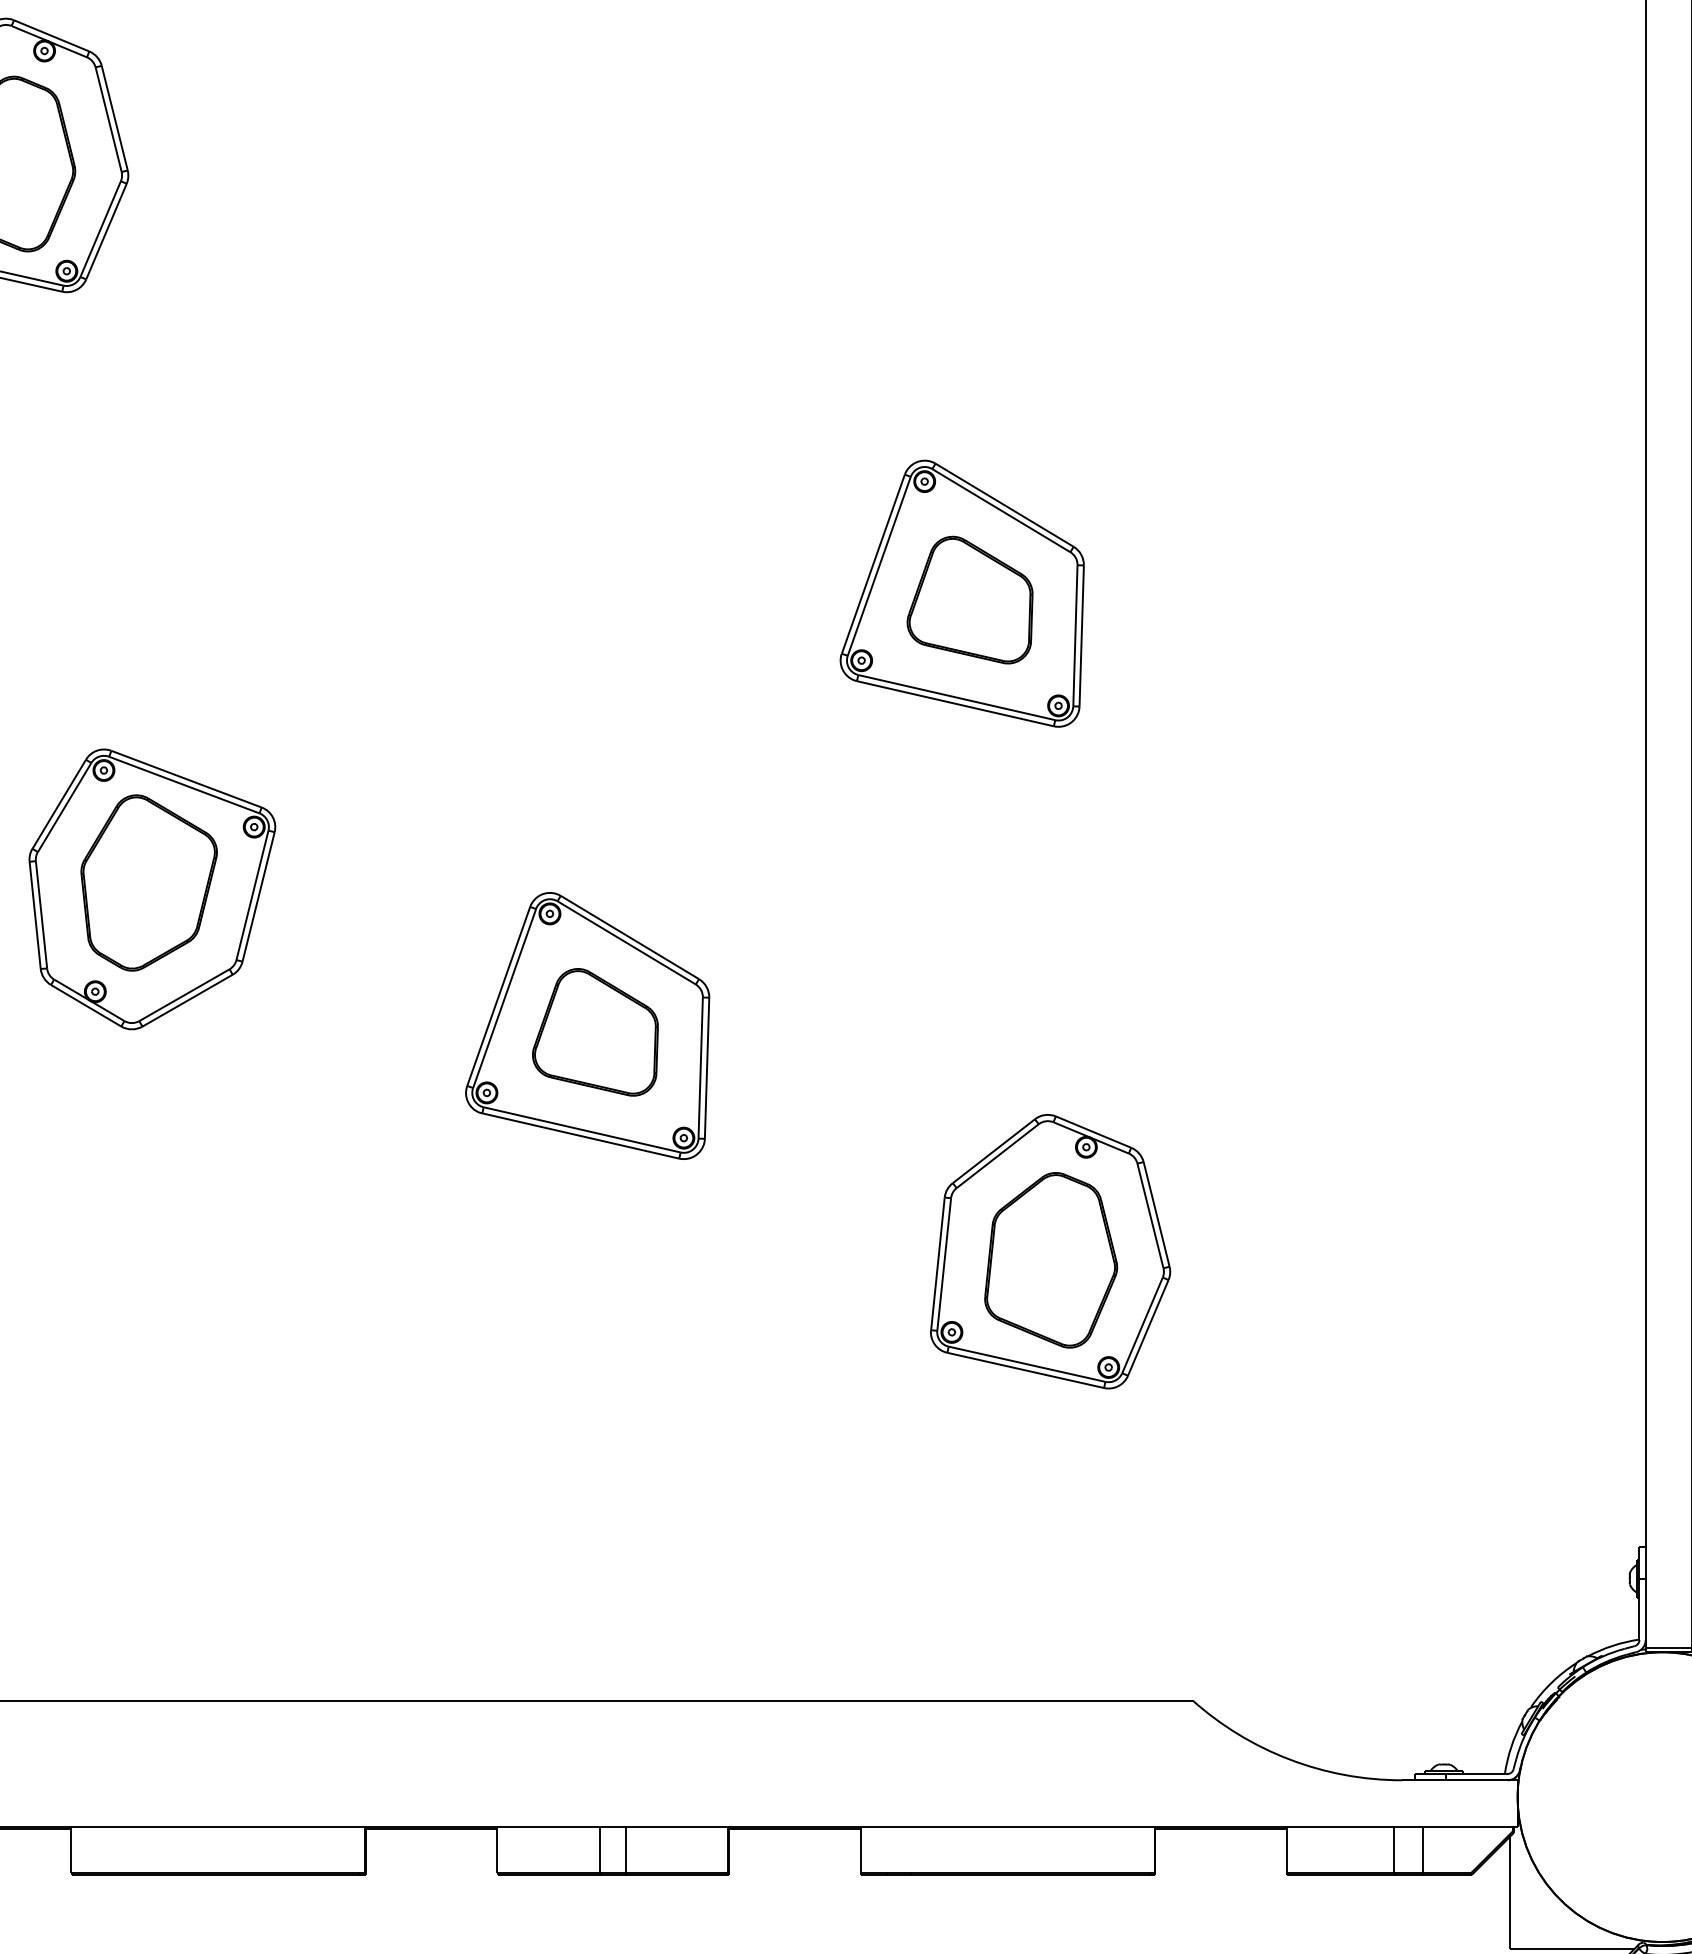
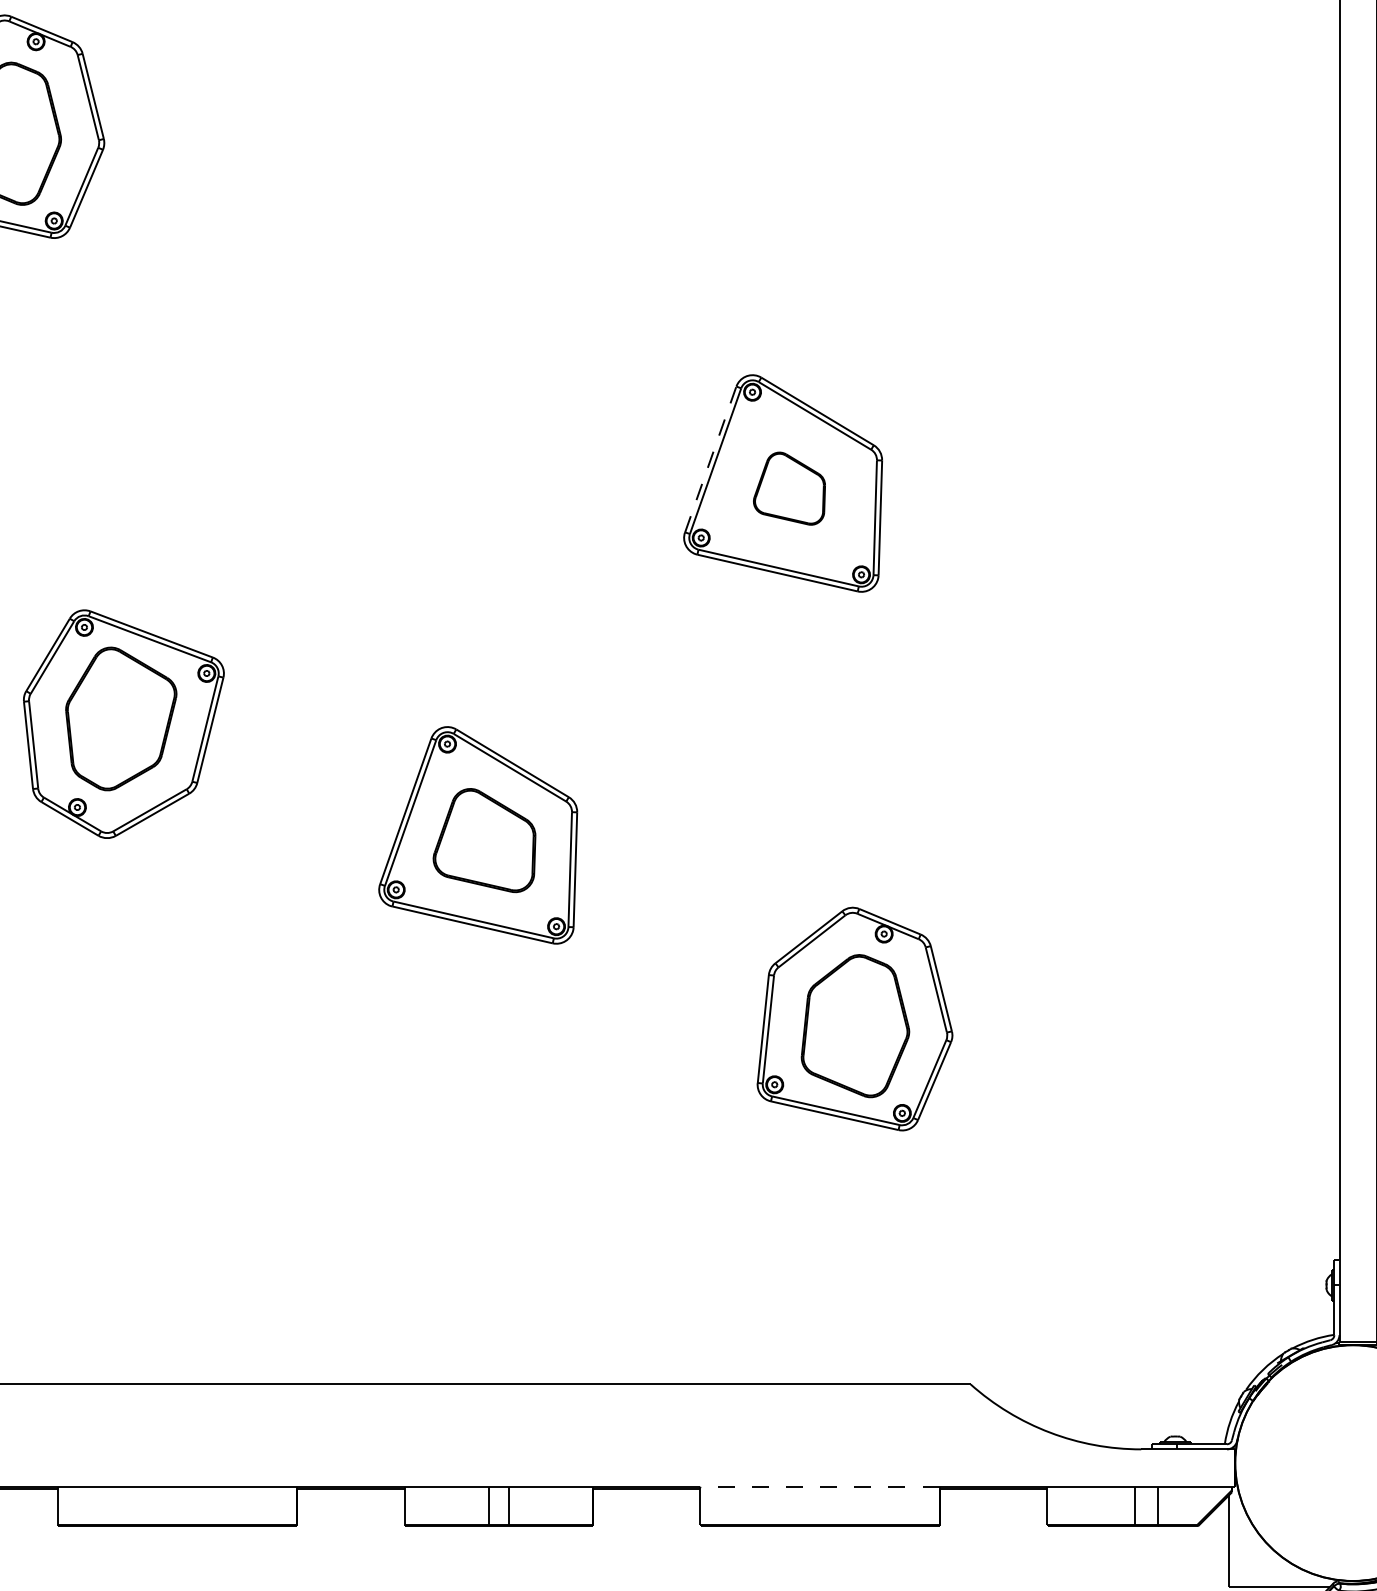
line: (873, 564) -> (710, 459), solid -> dashed
part: (969, 599) -> (789, 488), size x0.7
line: (1007, 1826) -> (819, 1486), solid -> dashed

